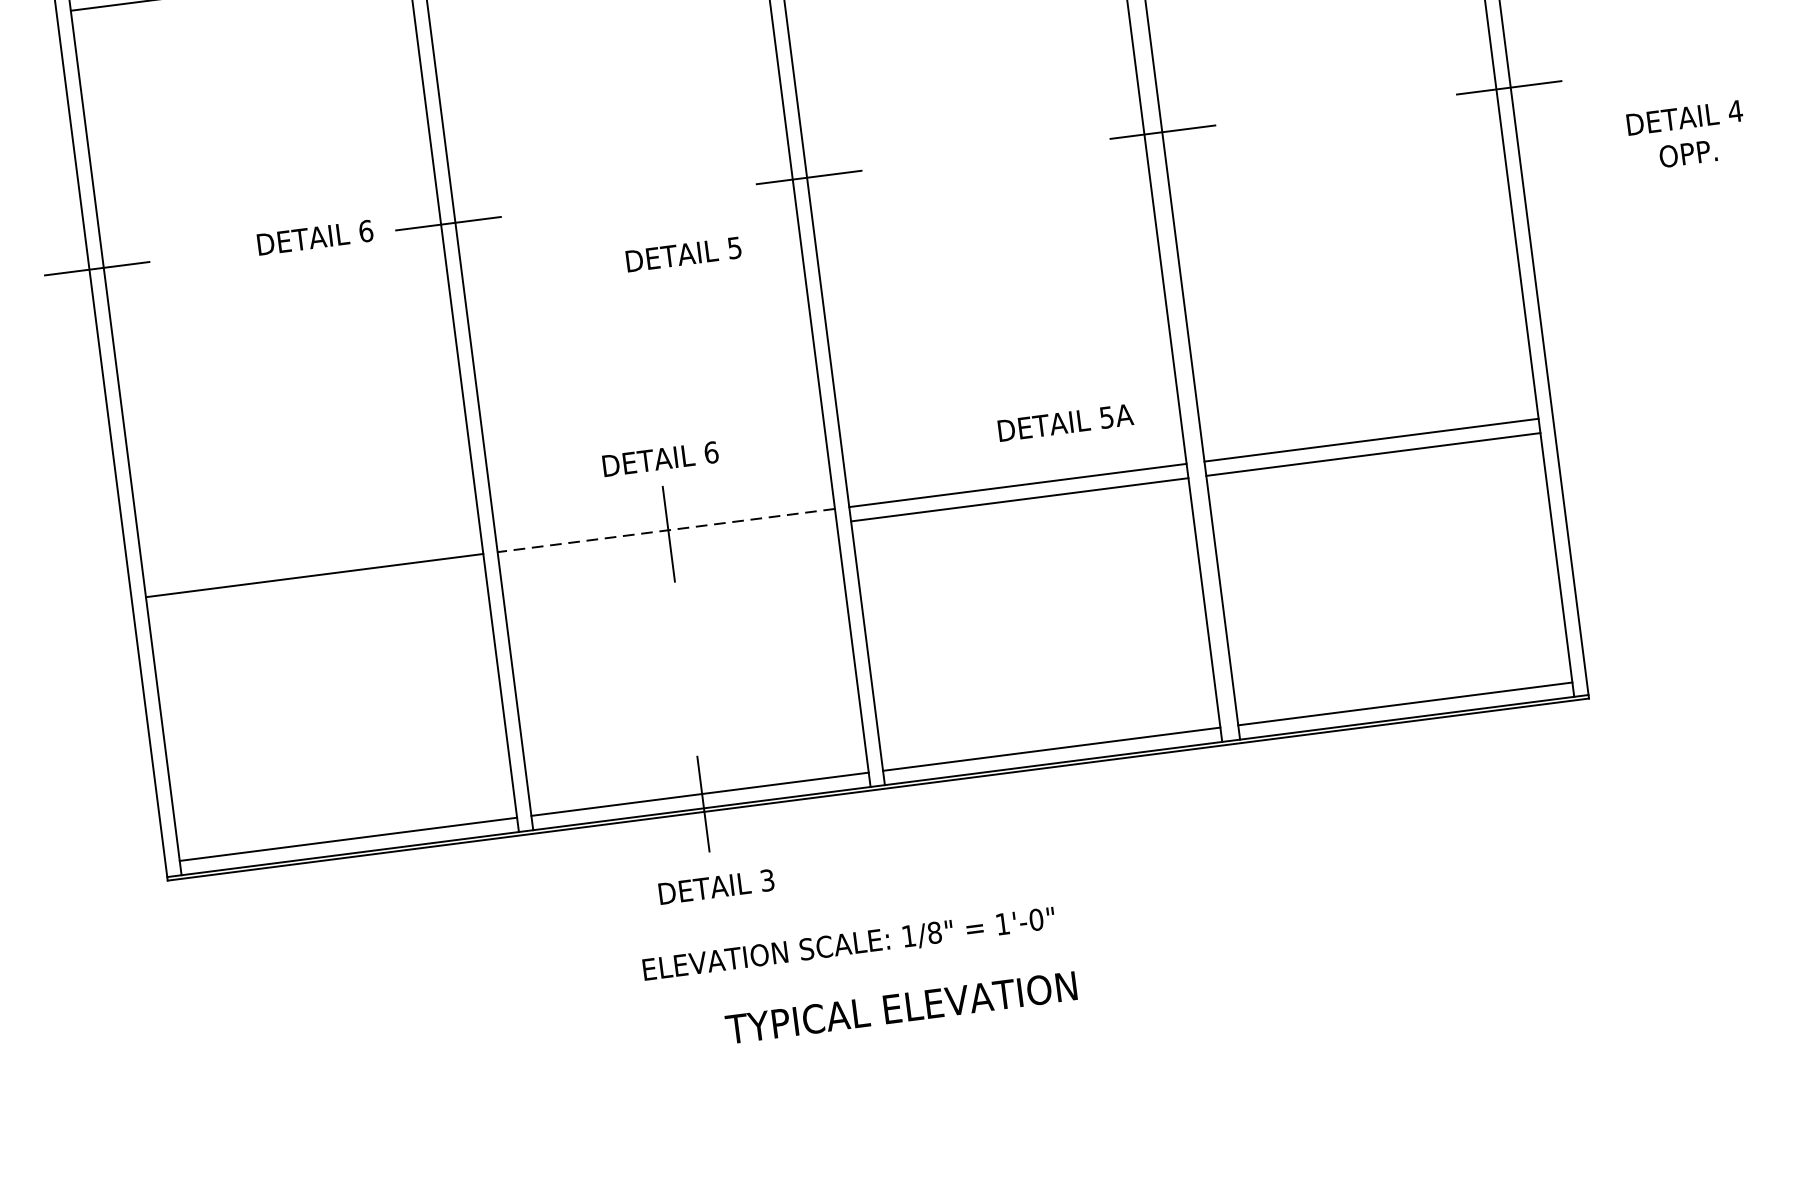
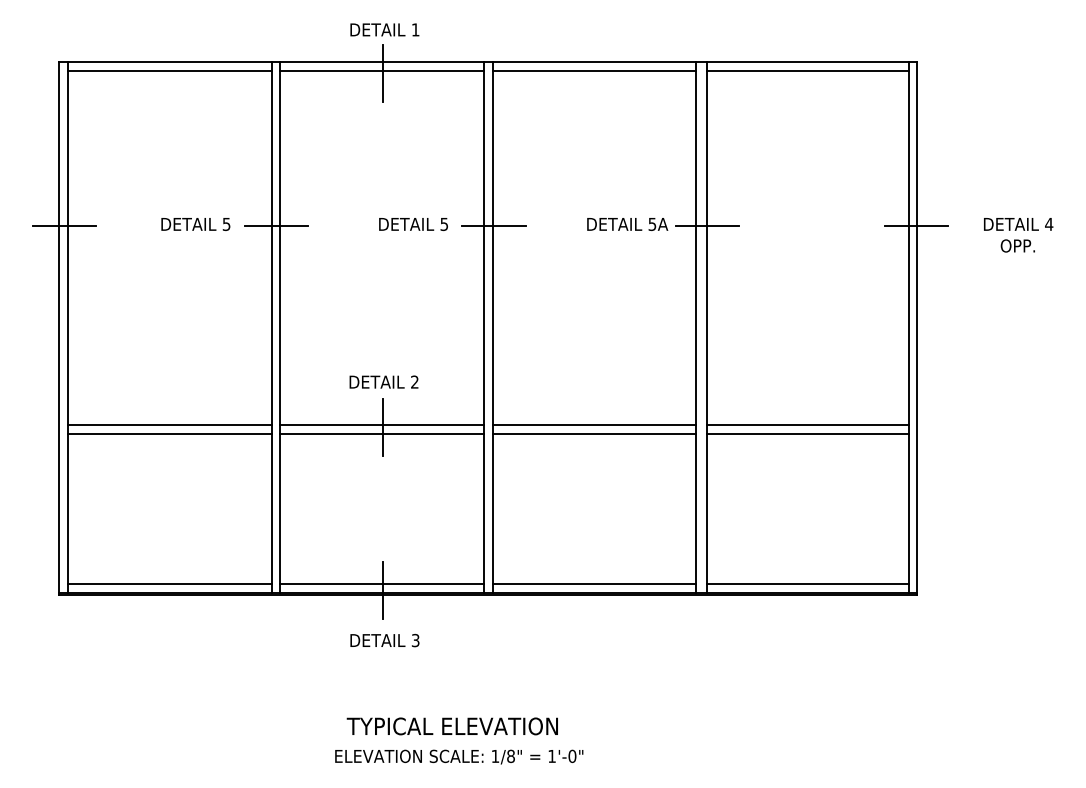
text: (1687, 136) -> (1018, 235), moved
text: (365, 231) -> (226, 224), 6 -> 5
text: (683, 254) -> (413, 224), moved
text: (1065, 422) -> (627, 224), moved
text: (710, 451) -> (414, 381), 6 -> 2
line: (666, 531) -> (382, 425), dashed -> solid
line: (668, 544) -> (382, 433), added
line: (315, 589) -> (169, 433), added
text: (849, 943) -> (459, 756), moved
text: (899, 1008) -> (451, 726), moved

